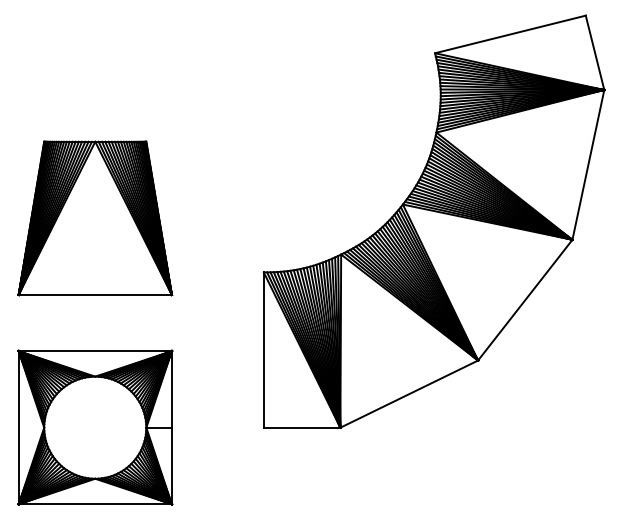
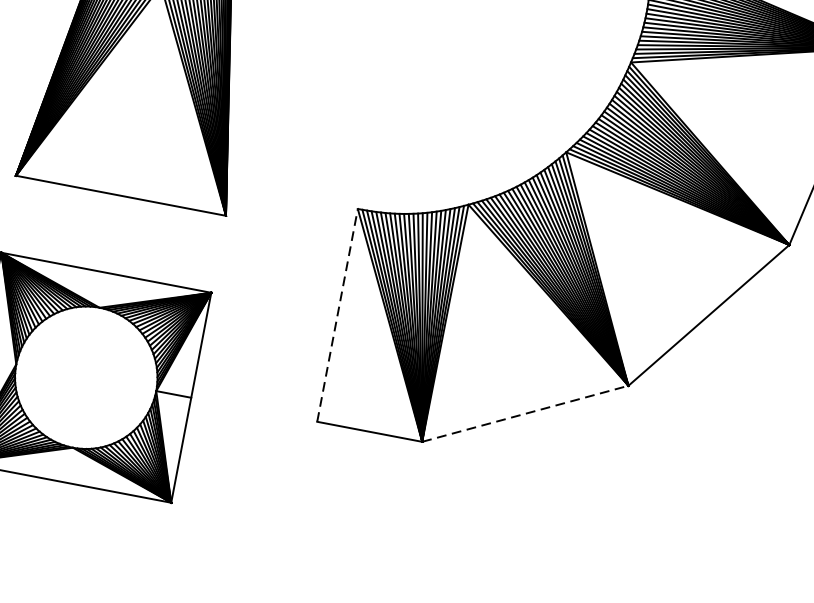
line: (263, 350) -> (337, 315), solid -> dashed
line: (409, 394) -> (525, 414), solid -> dashed

